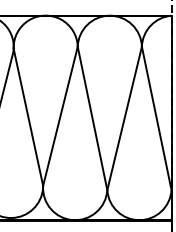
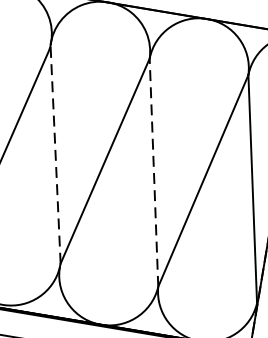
line: (28, 116) -> (55, 153), solid -> dashed
line: (92, 118) -> (153, 172), solid -> dashed

